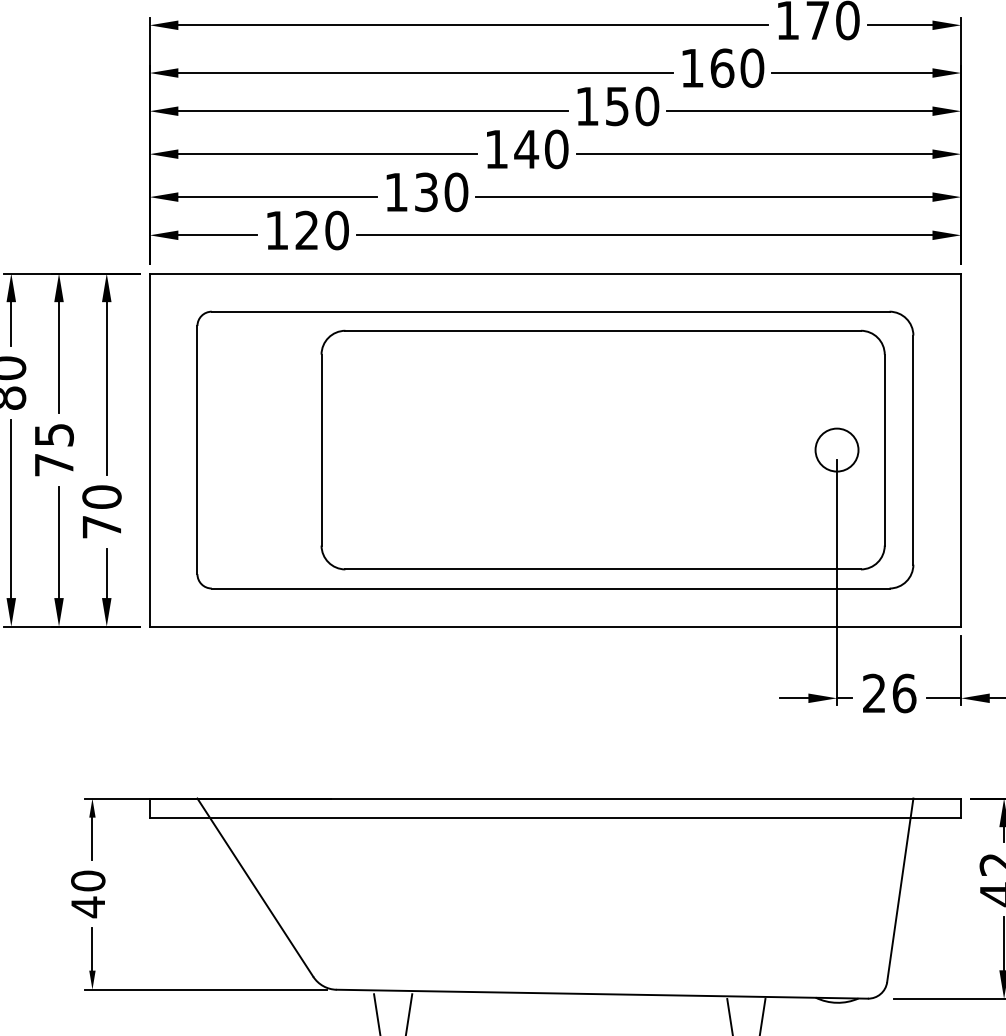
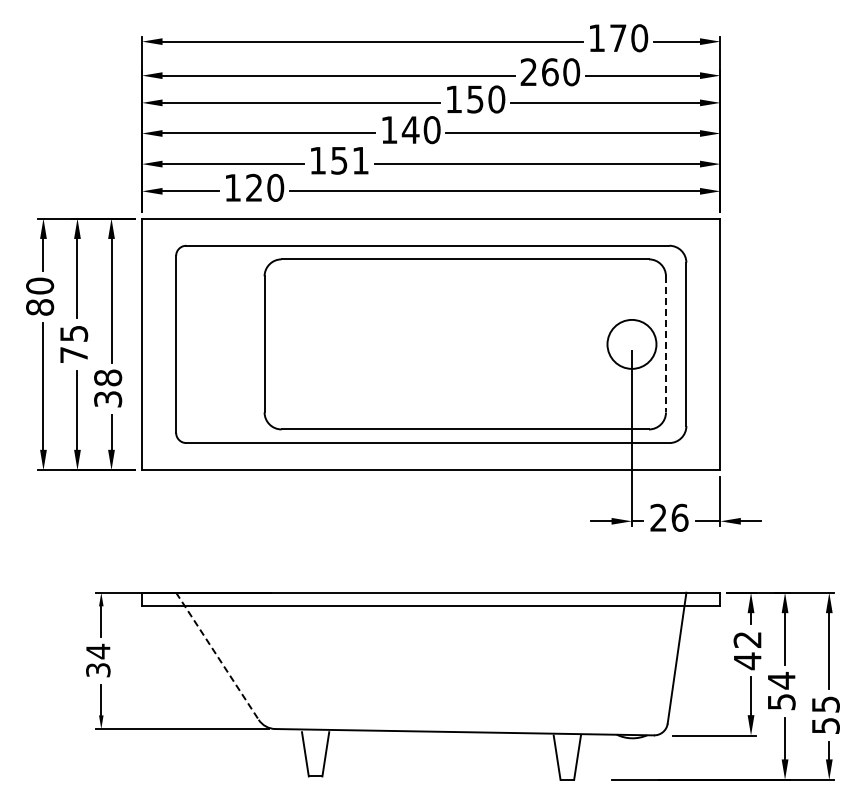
text: (691, 67) -> (528, 71), 160 -> 260
text: (442, 192) -> (350, 160), 130 -> 151
circle: (836, 450) -> (631, 344), size x1.6
line: (884, 450) -> (665, 344), solid -> dashed
text: (102, 511) -> (108, 388), 70 -> 38
line: (255, 887) -> (217, 656), solid -> dashed
text: (88, 893) -> (98, 660), 40 -> 34

